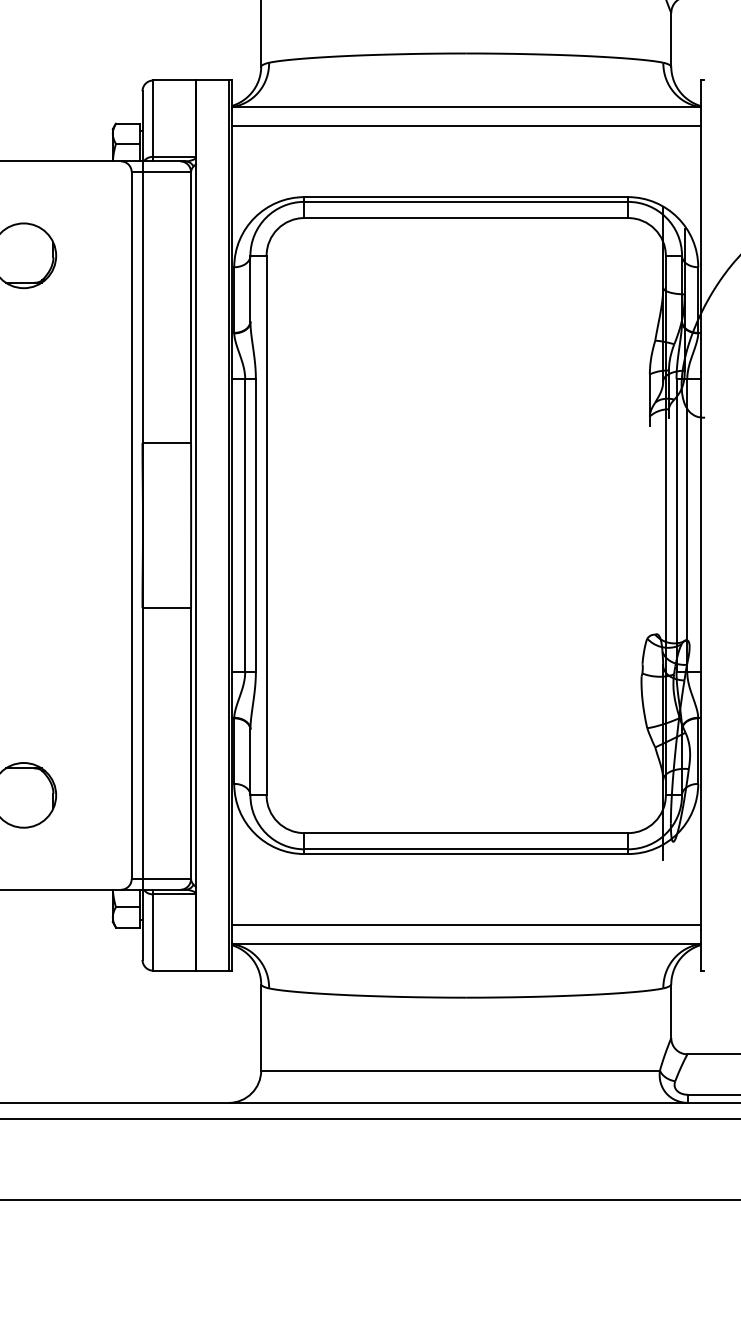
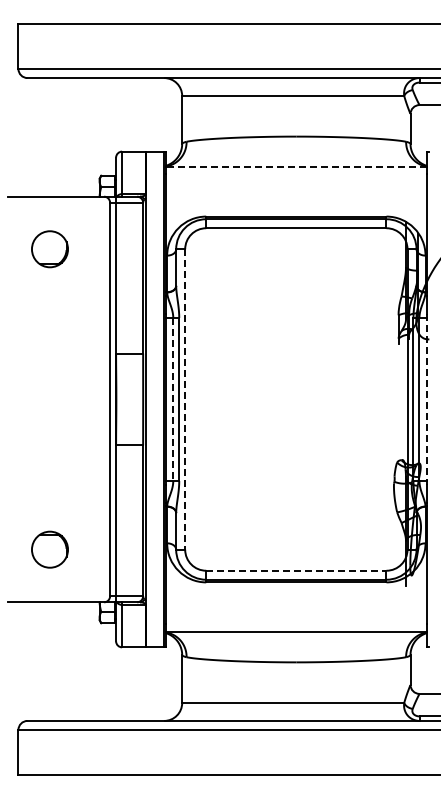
line: (466, 107) -> (296, 166), solid -> dashed
line: (466, 126) -> (296, 177), removed
line: (245, 525) -> (173, 399), solid -> dashed
line: (701, 525) -> (427, 399), solid -> dashed
line: (267, 527) -> (185, 400), solid -> dashed
line: (466, 832) -> (296, 570), solid -> dashed
line: (466, 924) -> (296, 621), removed

